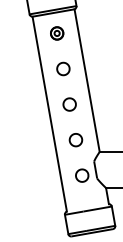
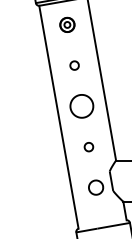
part: (63, 68) -> (74, 65), size x0.6
part: (69, 104) -> (81, 106), size x1.6
part: (75, 140) -> (88, 147), size x0.6

